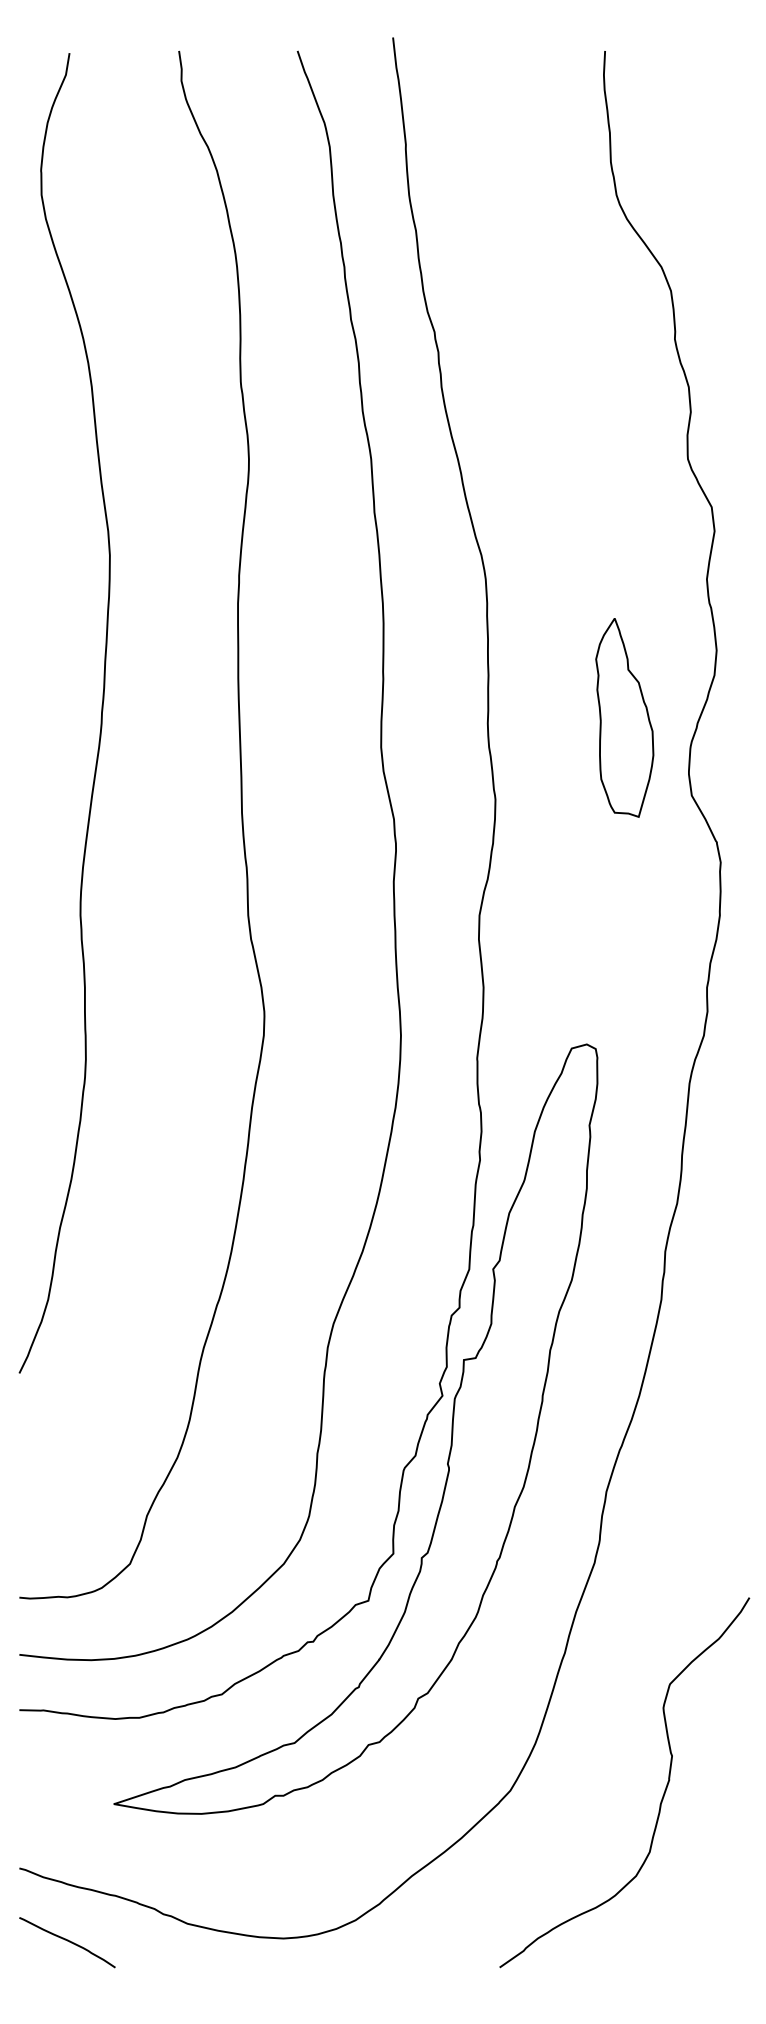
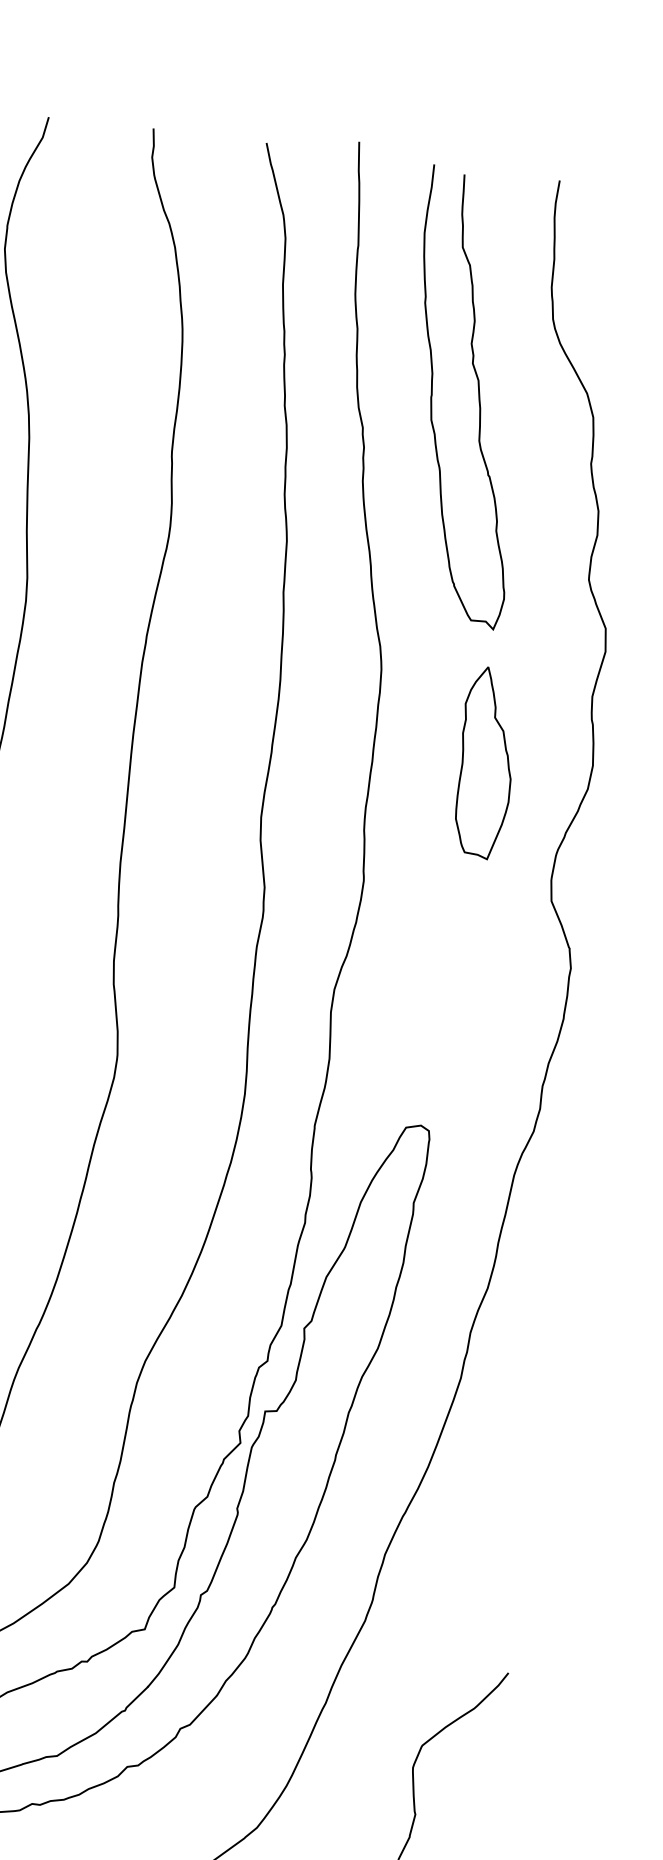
curve: (549, 285) -> (478, 397), added
part: (624, 717) -> (485, 762), moved

